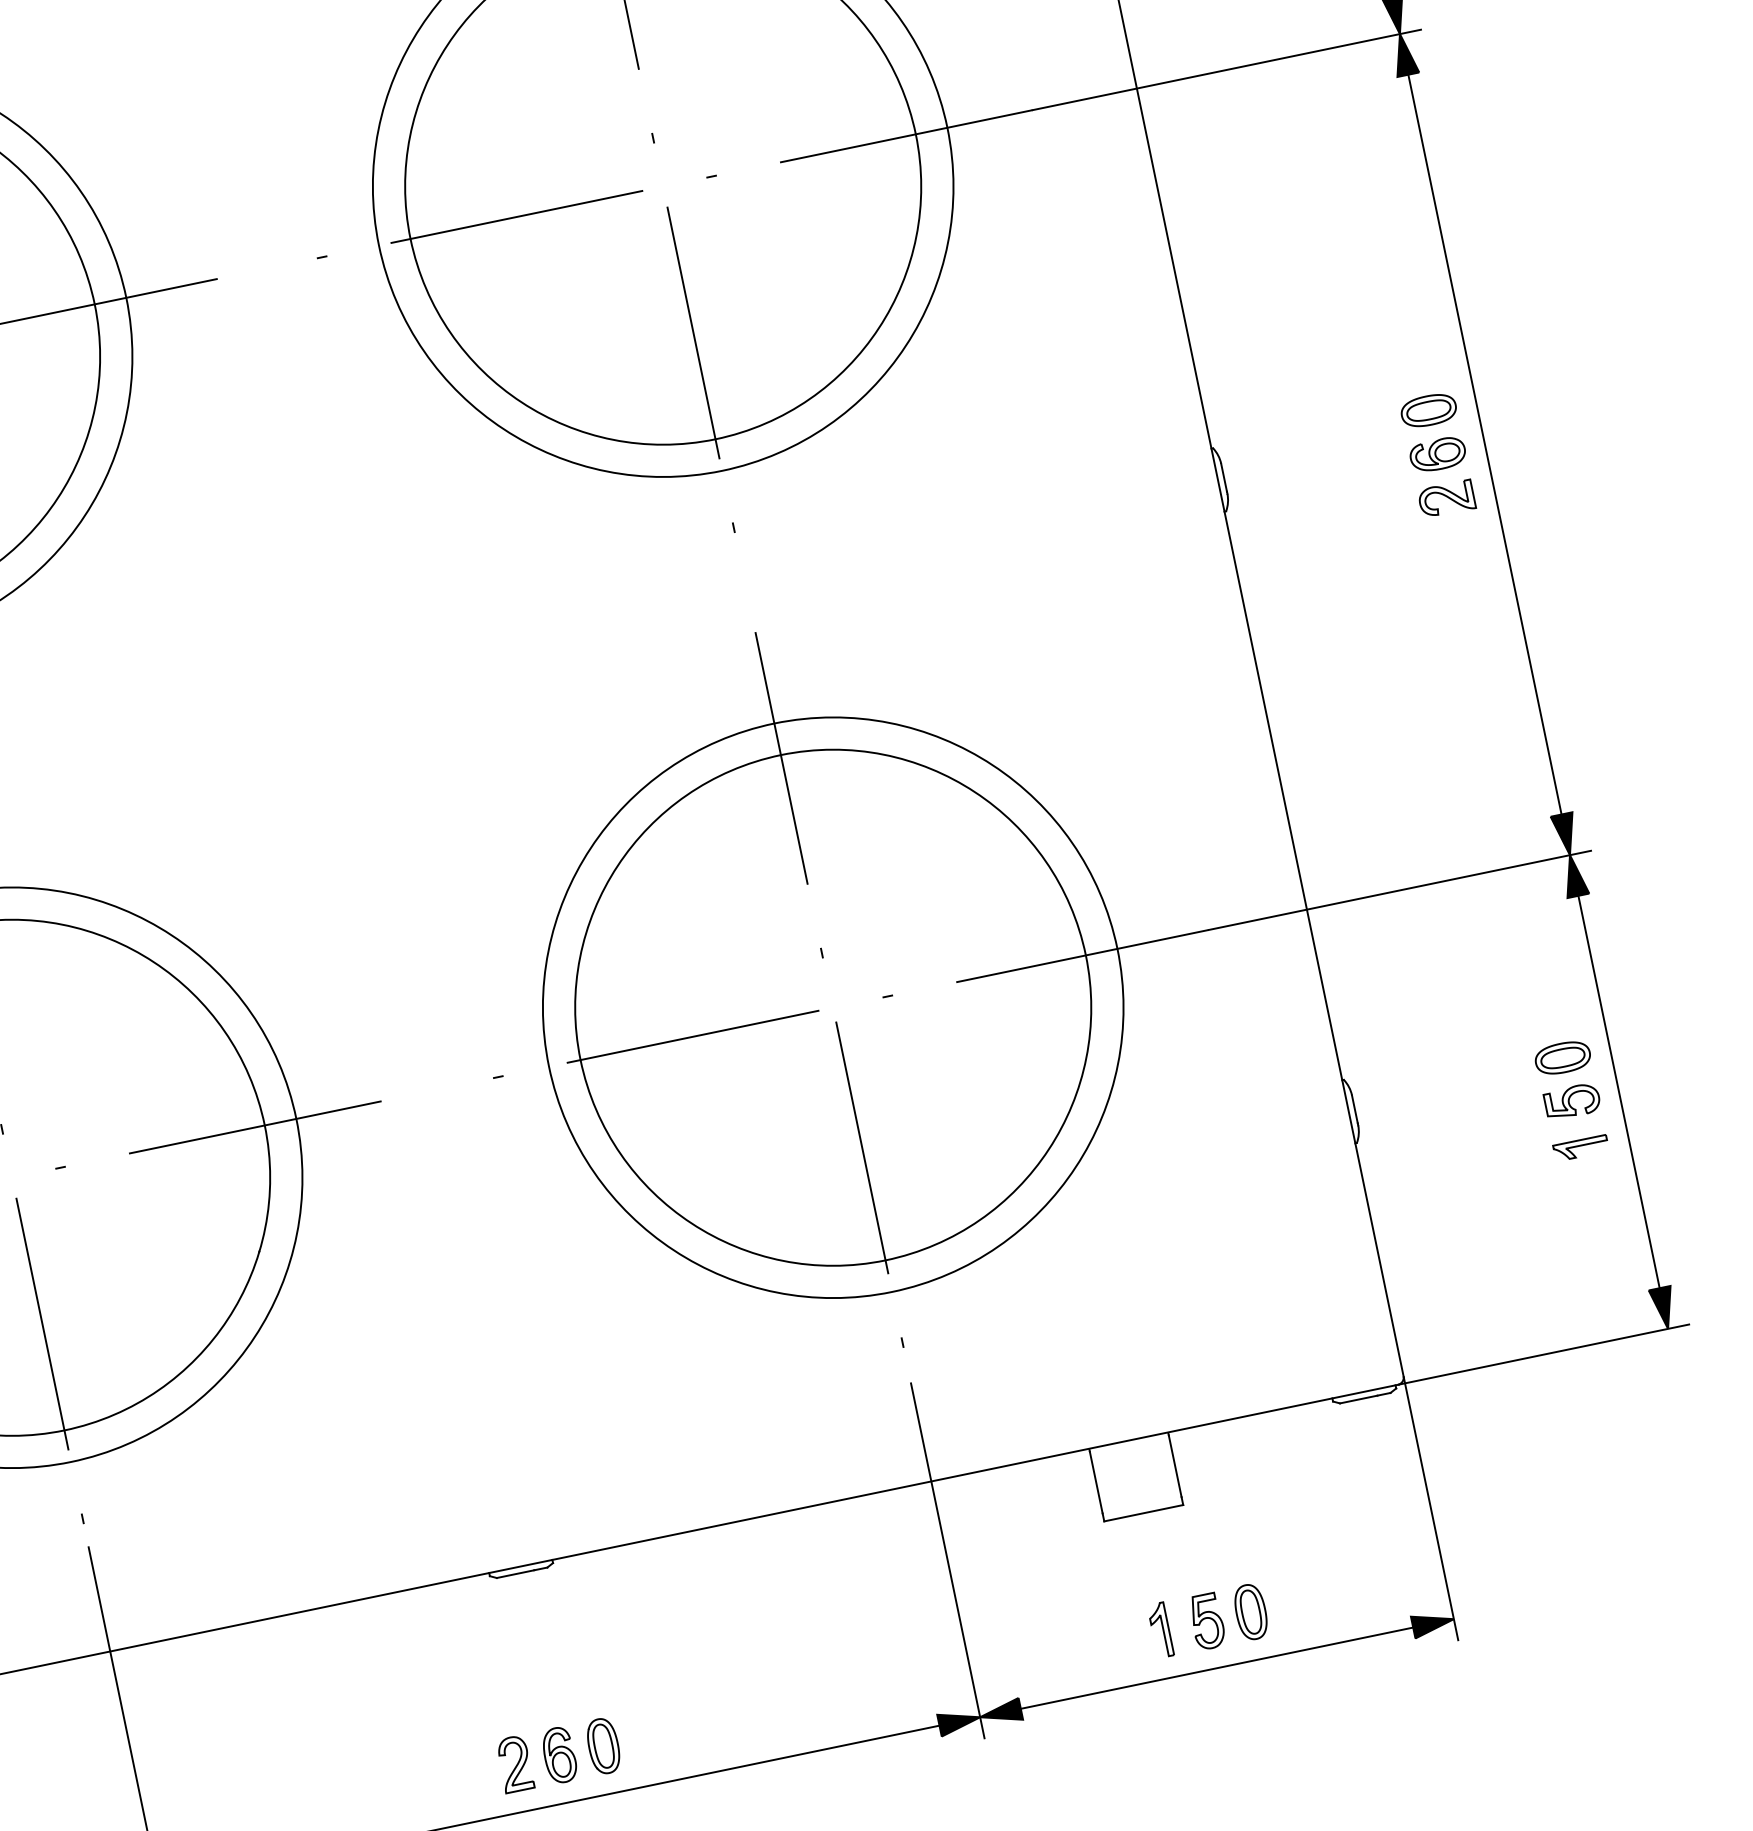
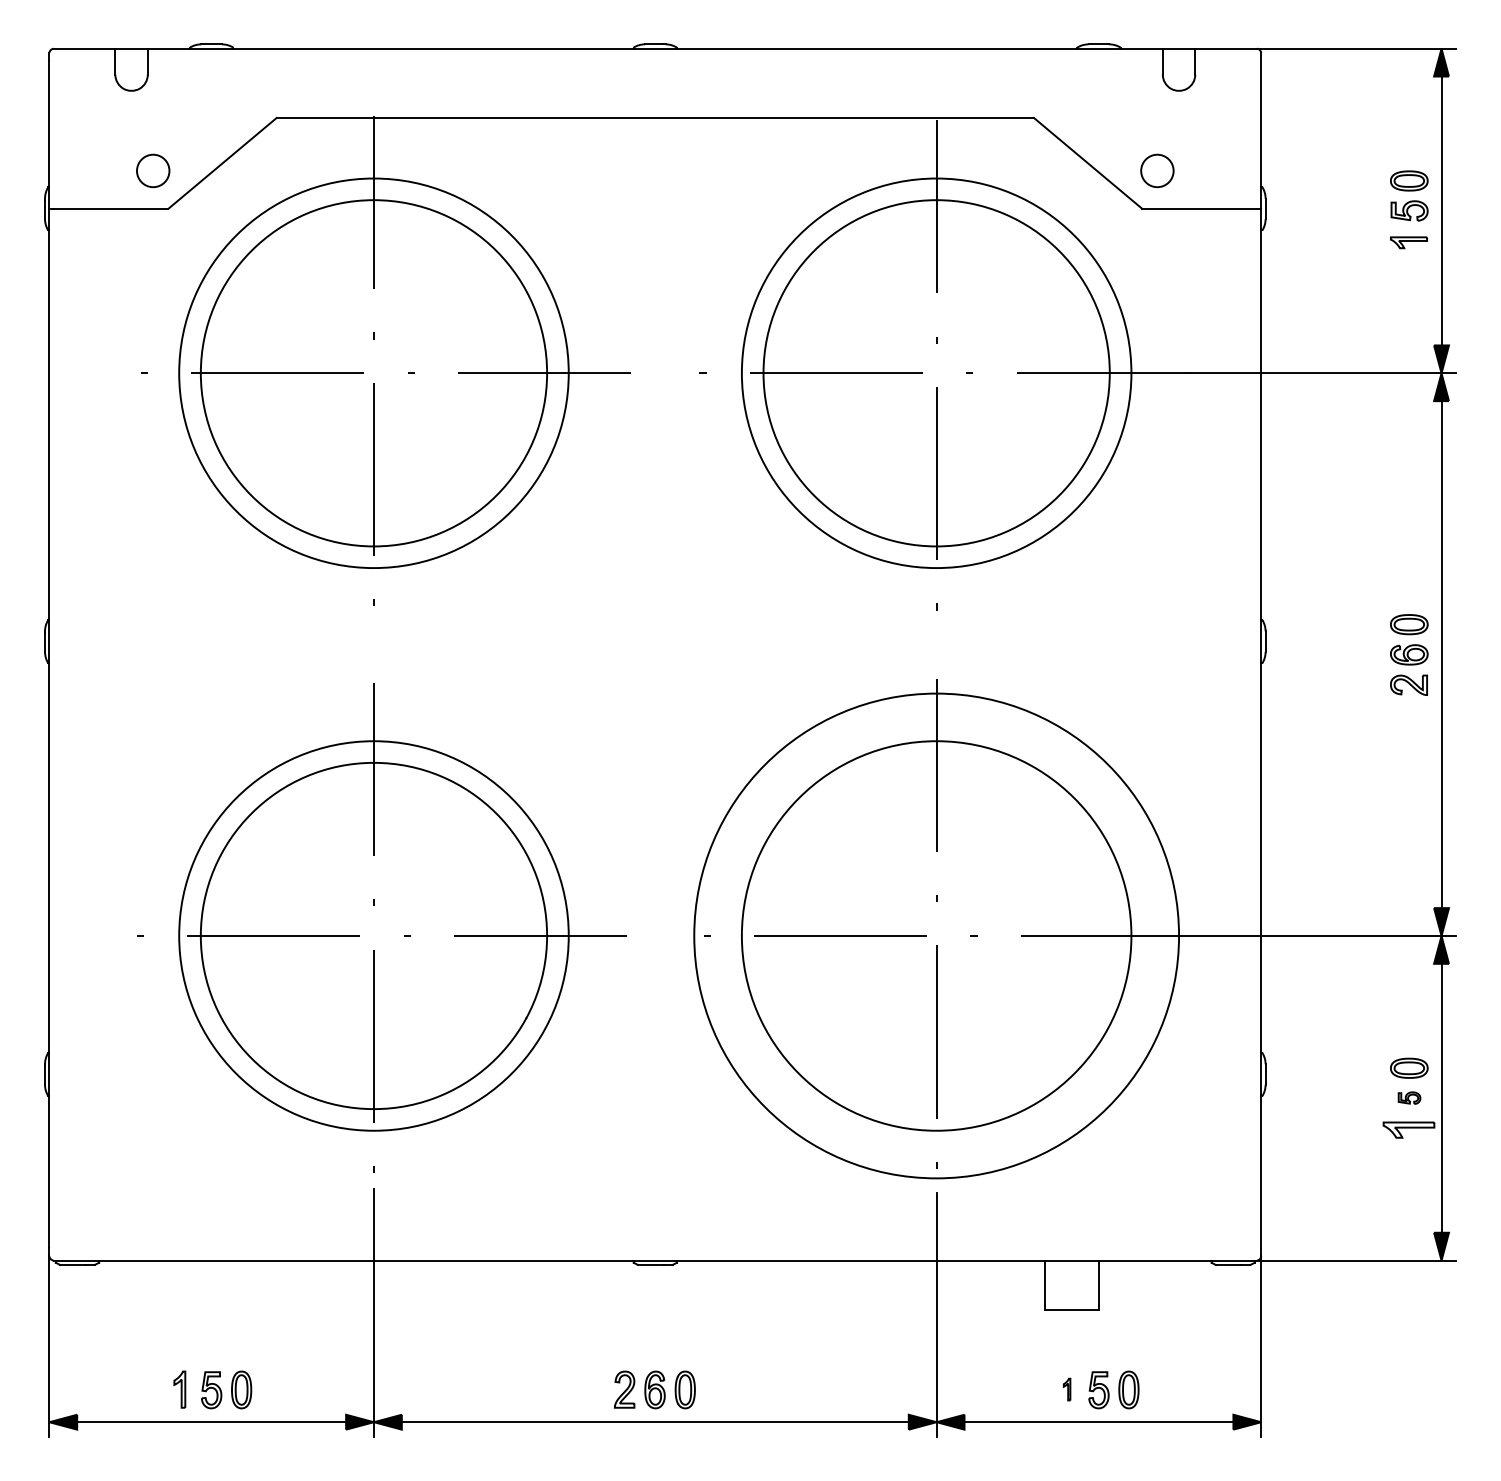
circle: (832, 1007) -> (936, 935), size x1.4
part: (1572, 1100) -> (1409, 1097), size x0.6
part: (1580, 1147) -> (1408, 1129), size x1.4
part: (1159, 1630) -> (1066, 1389), size x0.6

